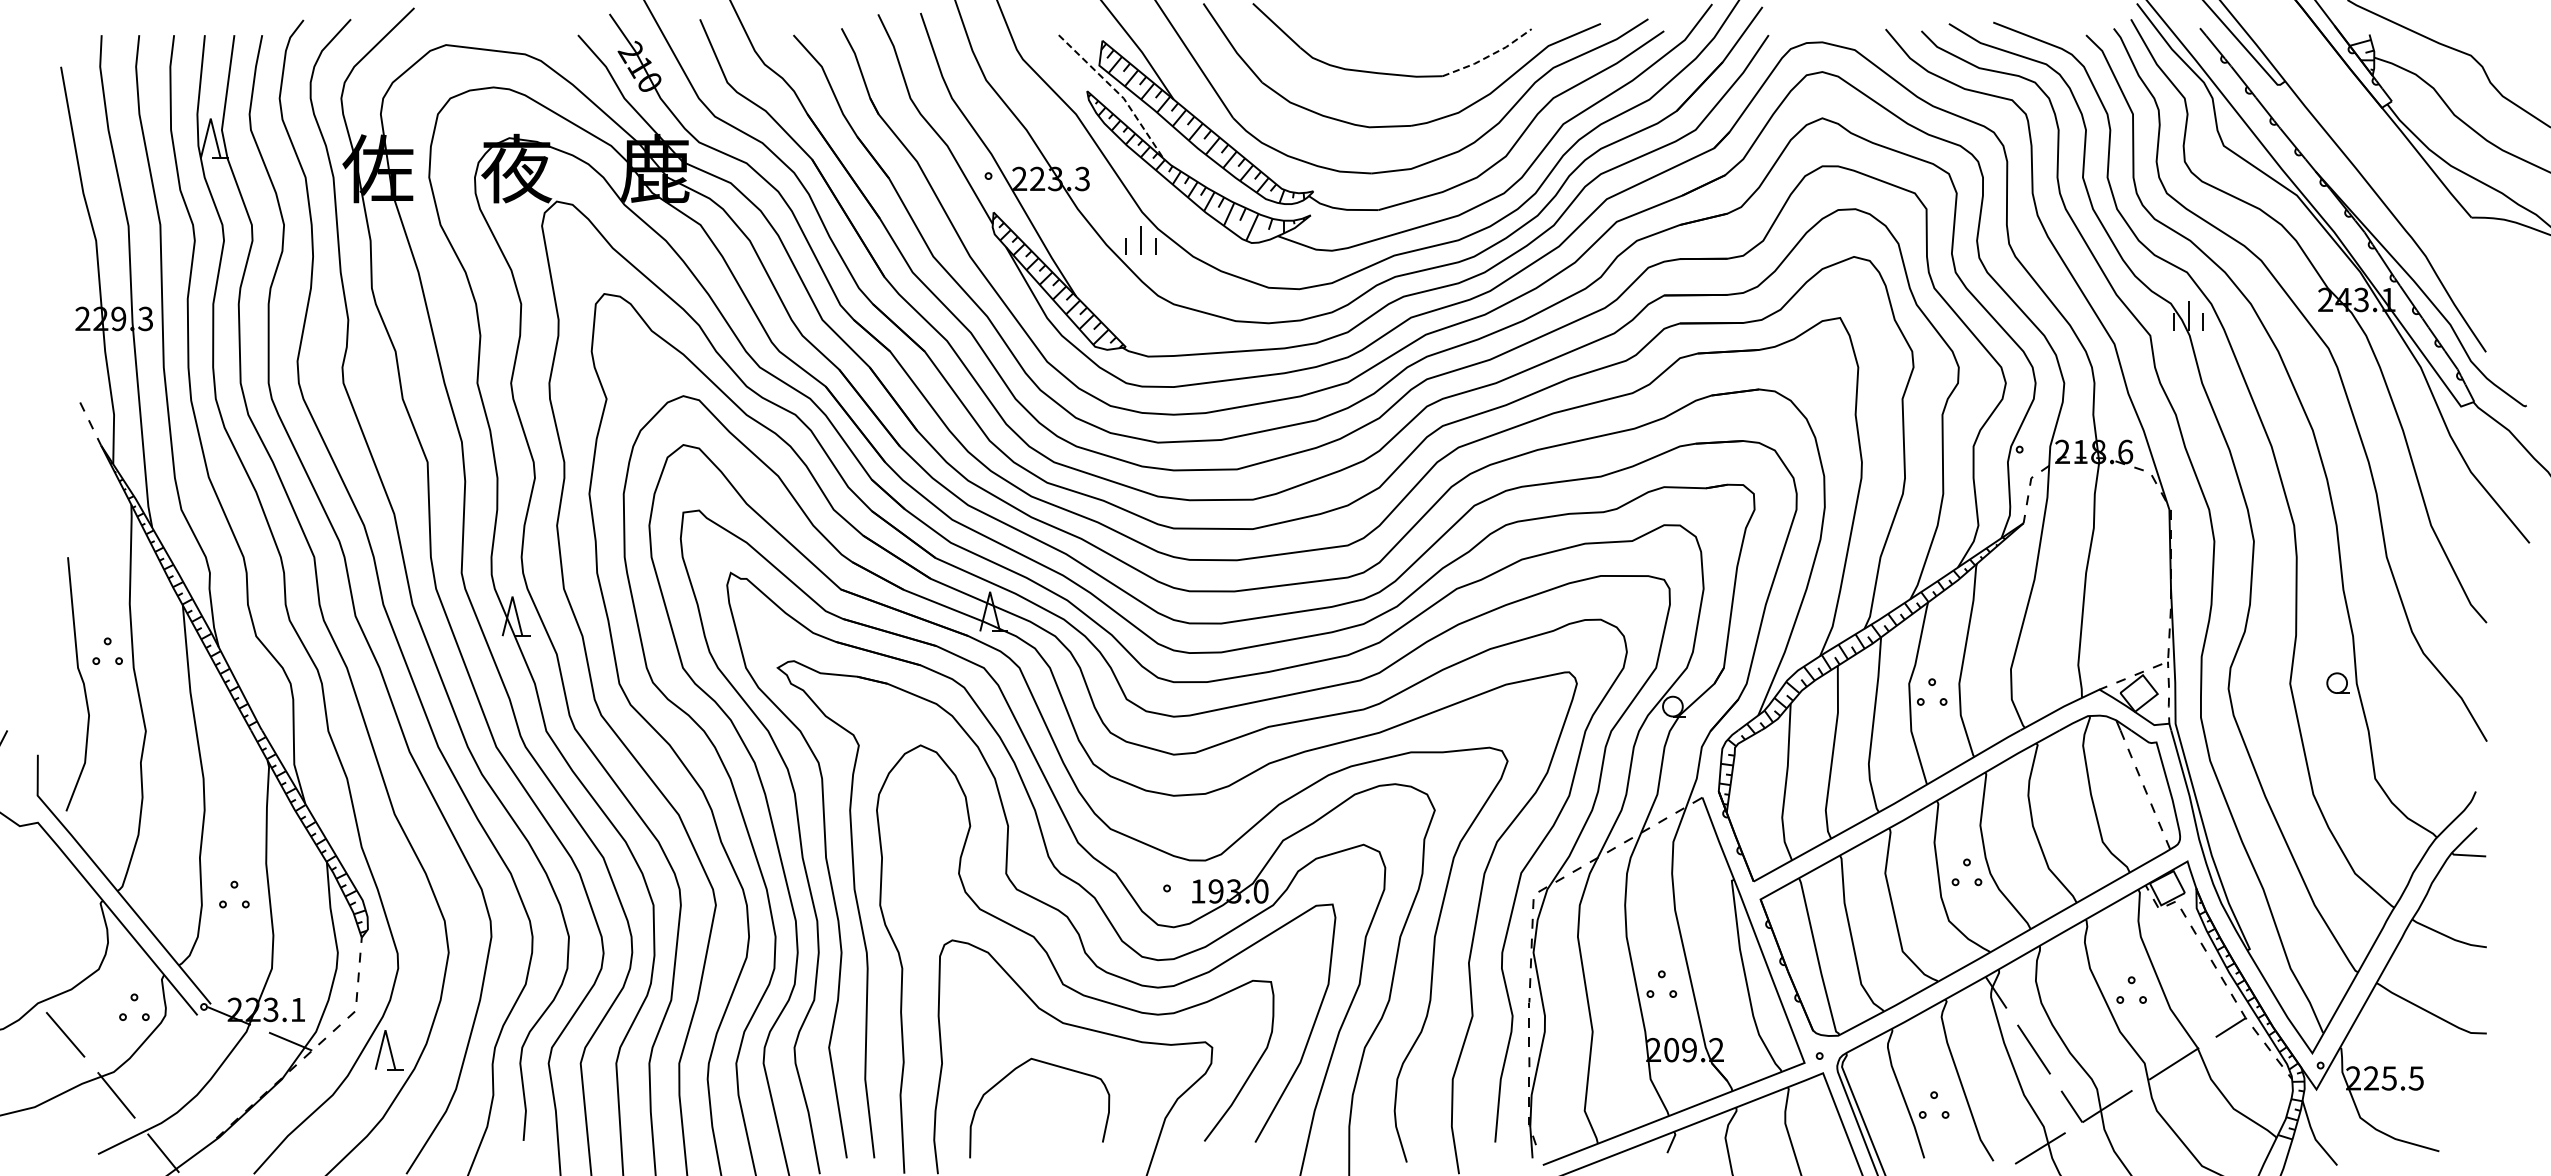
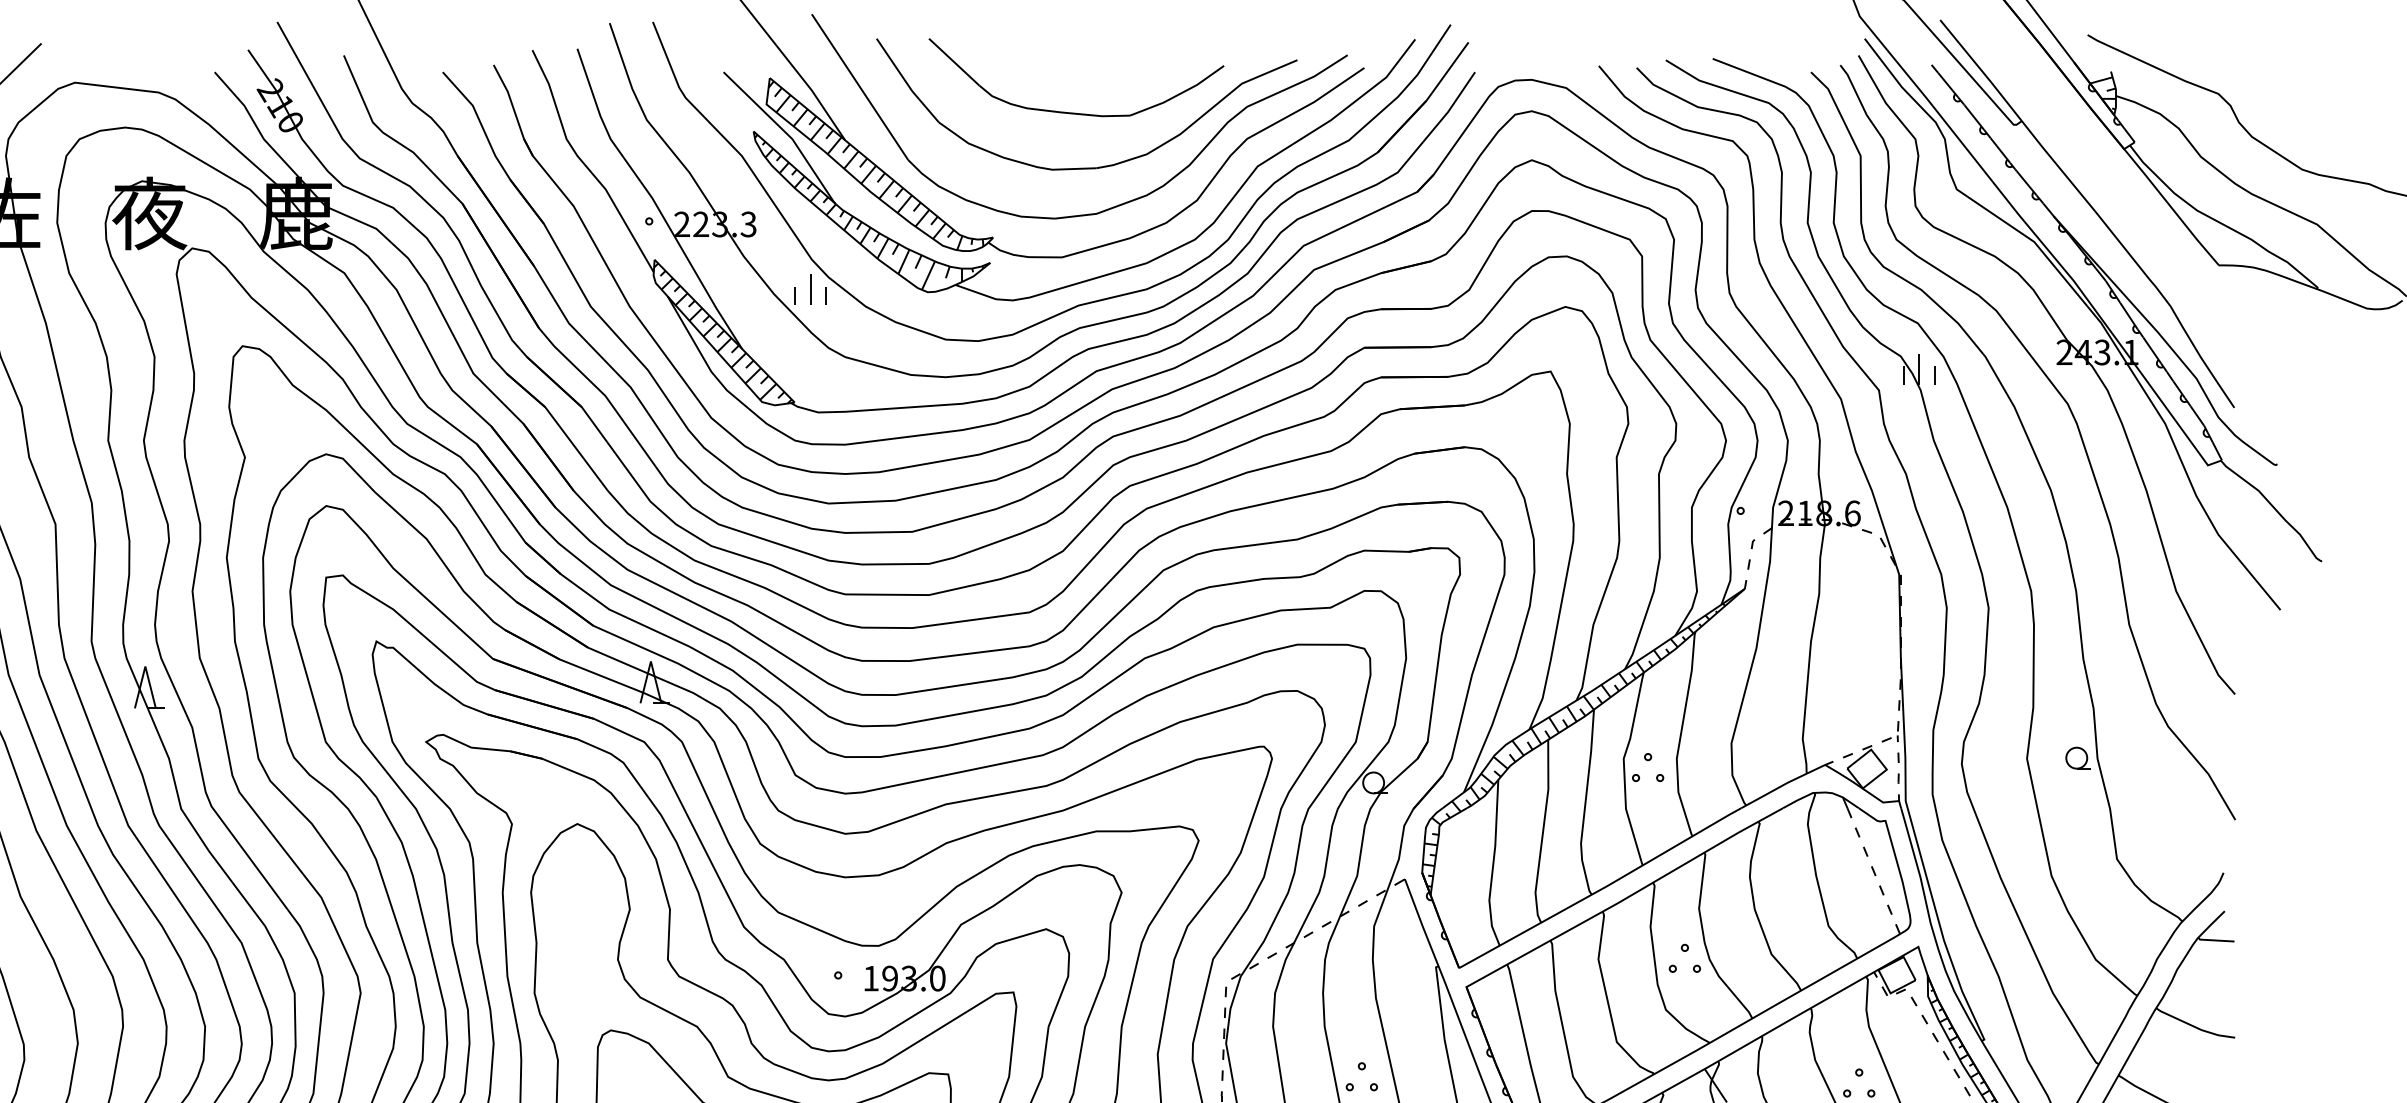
line: (1489, 56) -> (1179, 94), dashed -> solid
line: (1118, 93) -> (786, 133), dashed -> solid

